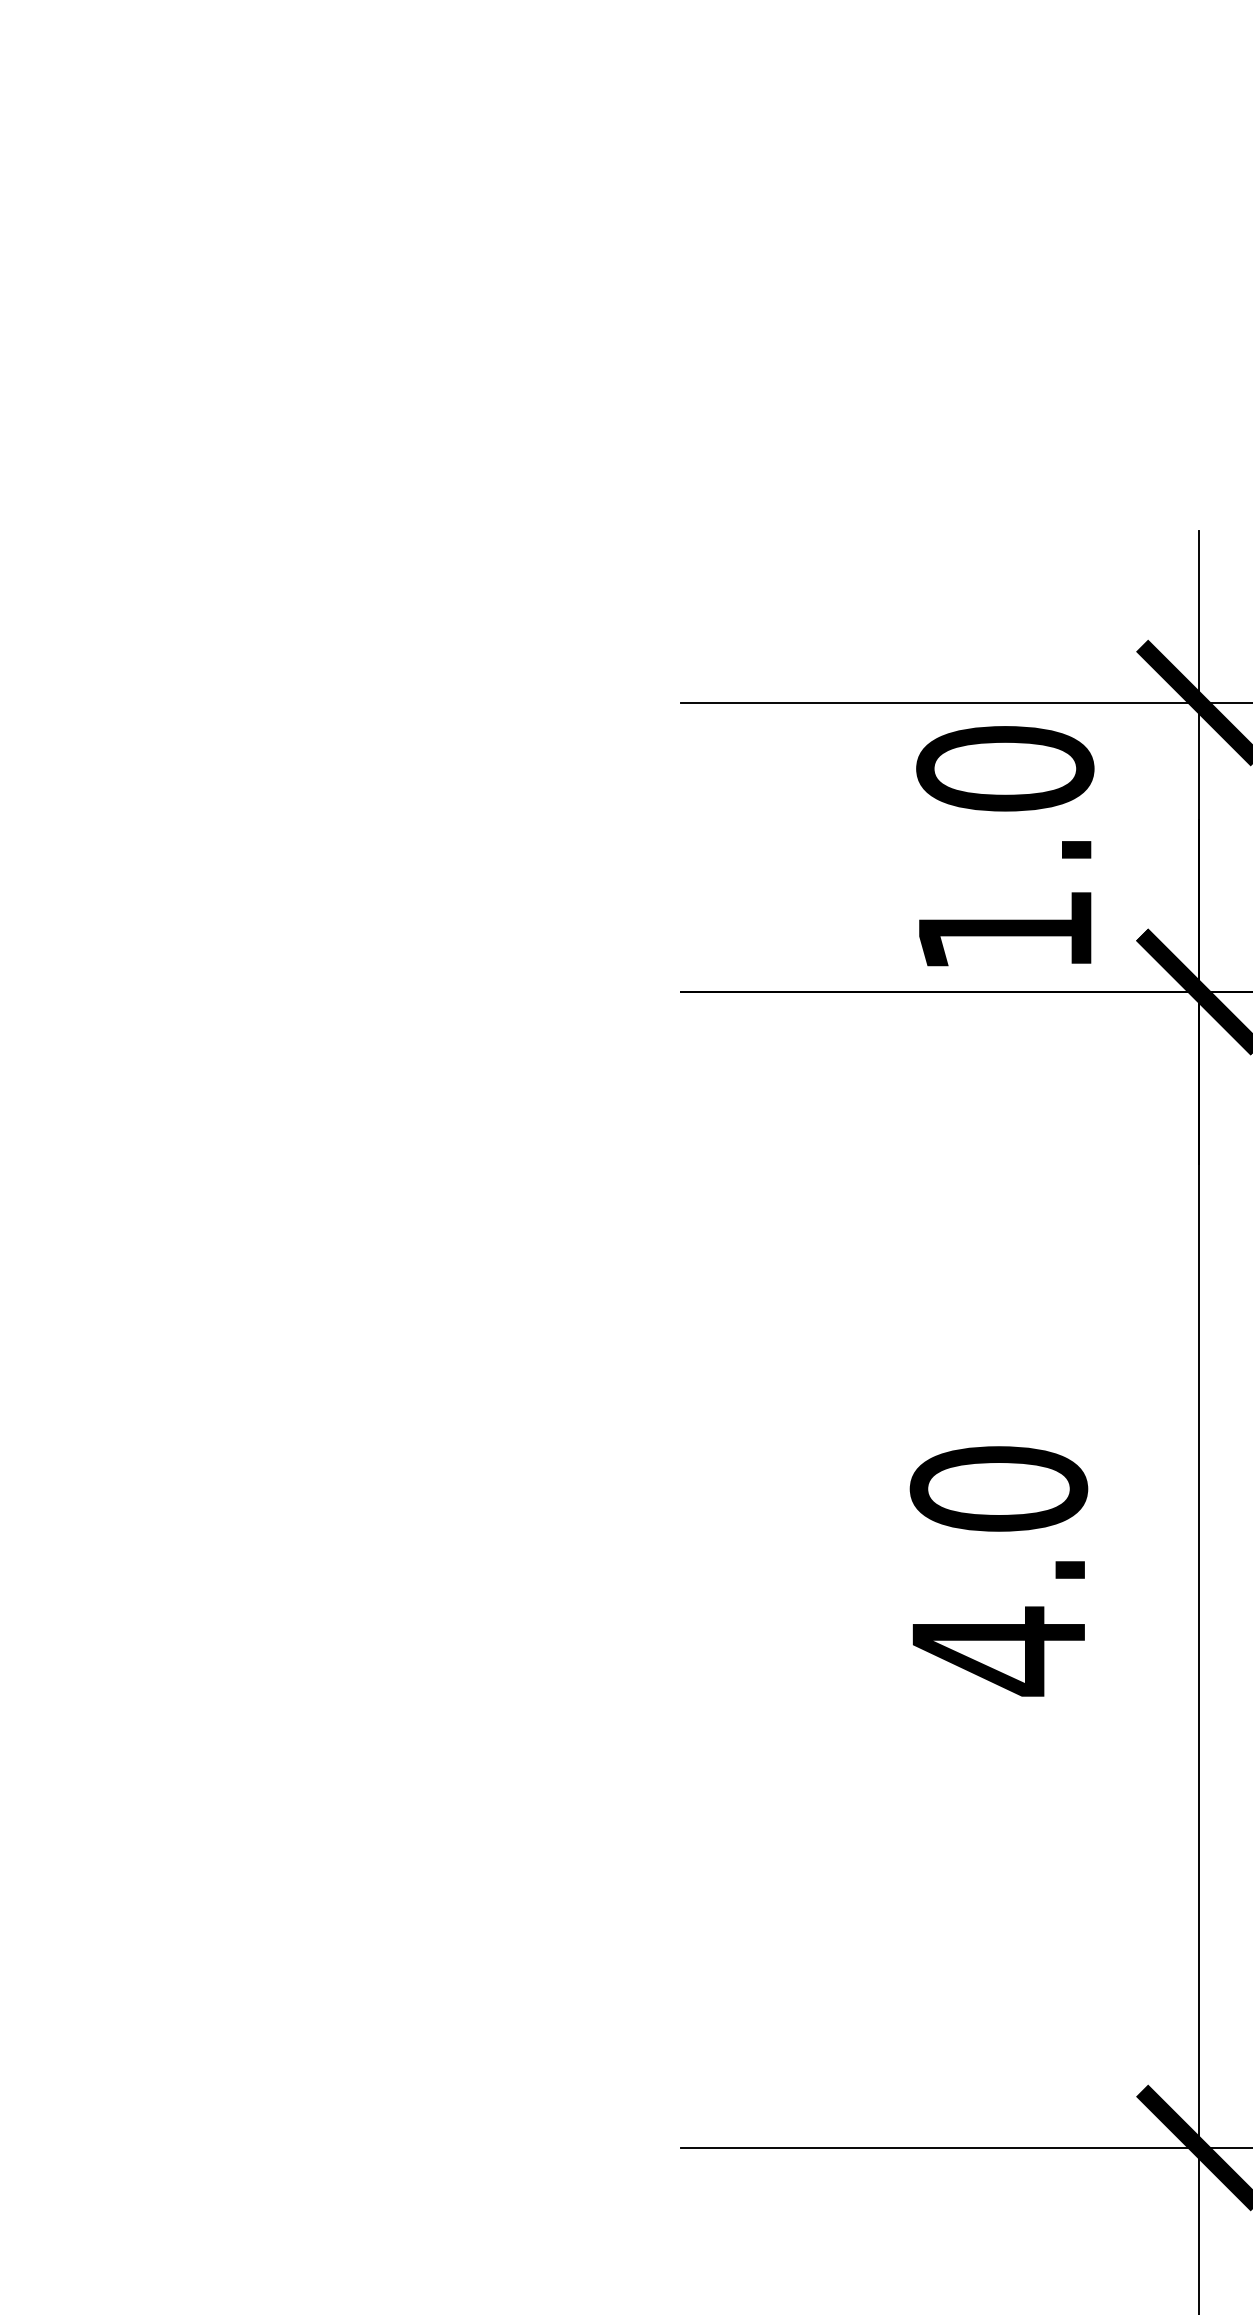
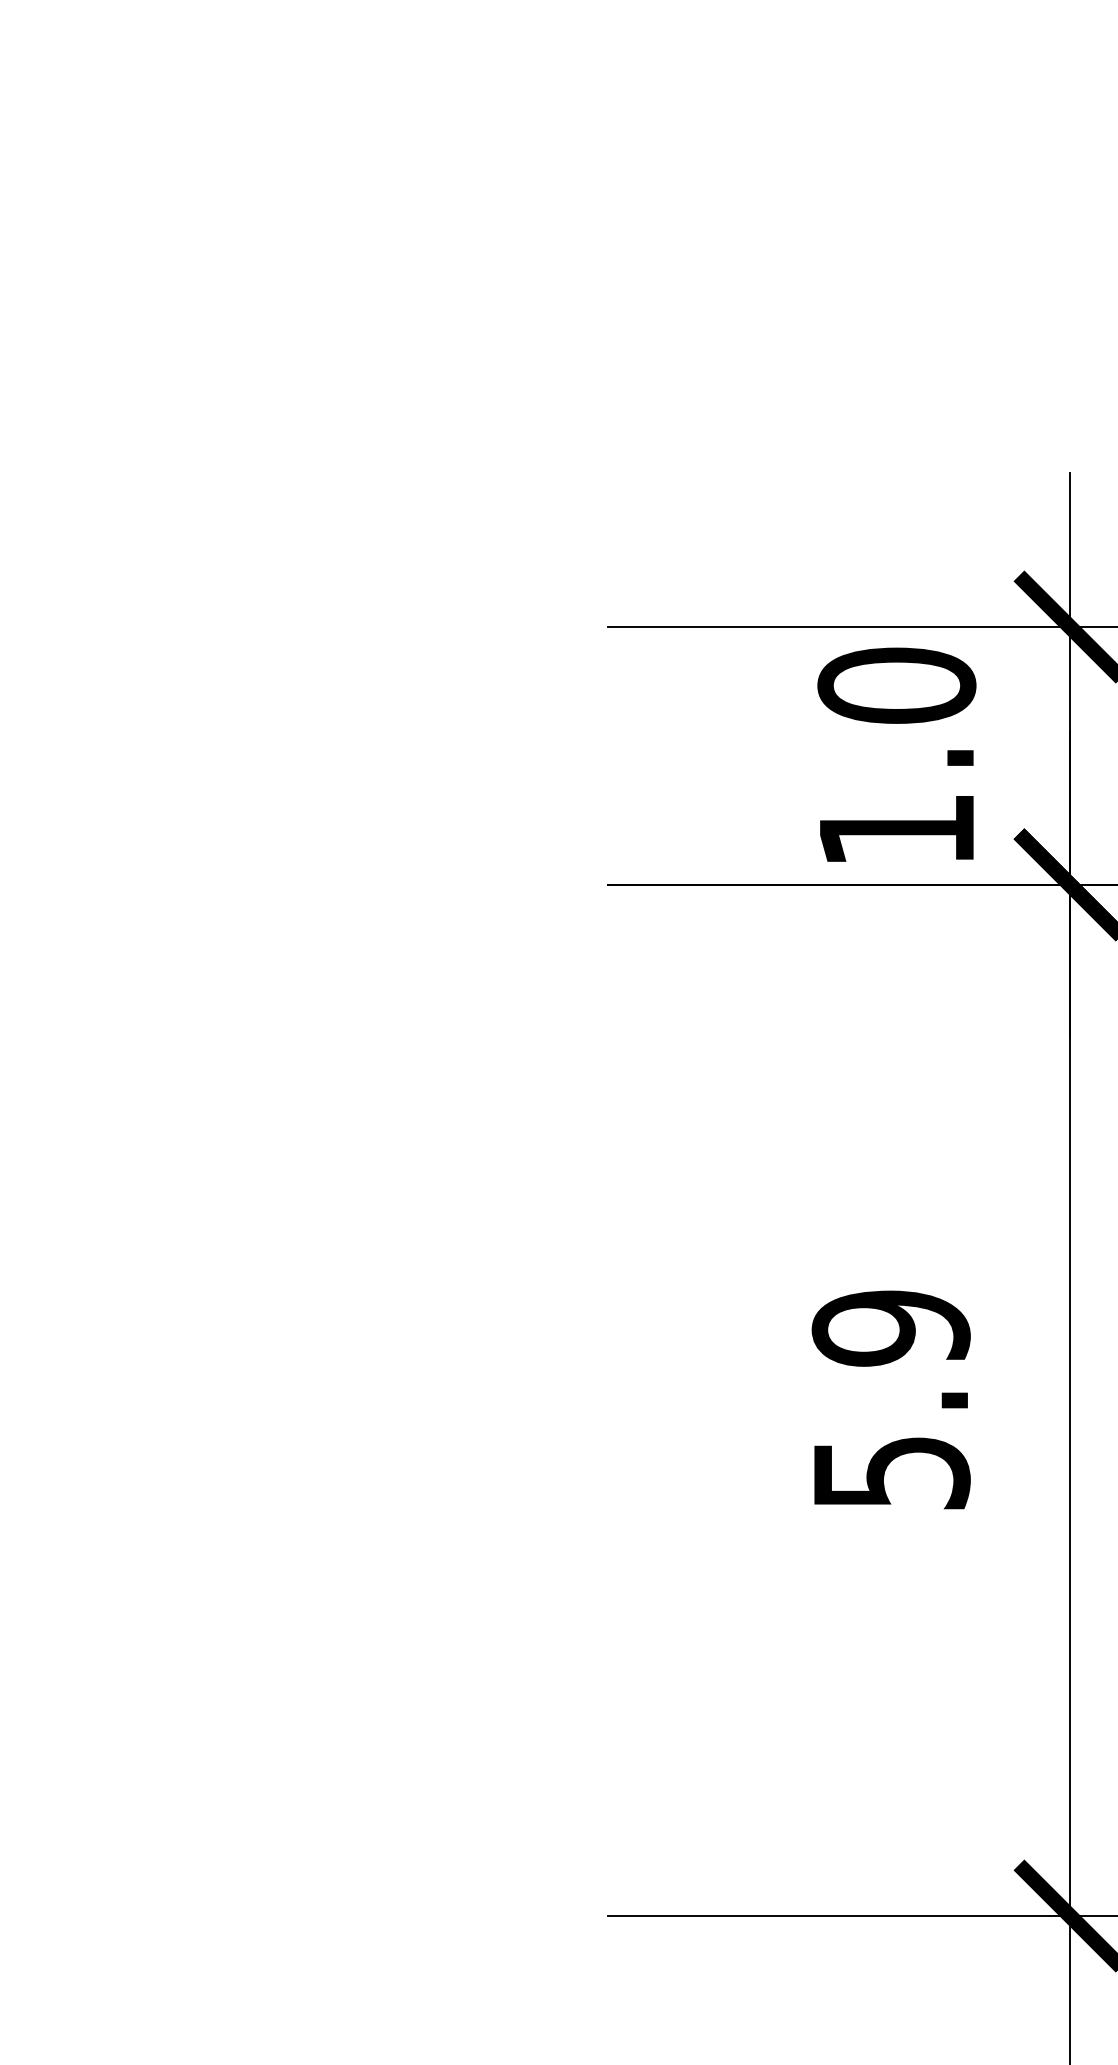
text: (998, 1571) -> (890, 1401), 4.0 -> 5.9

